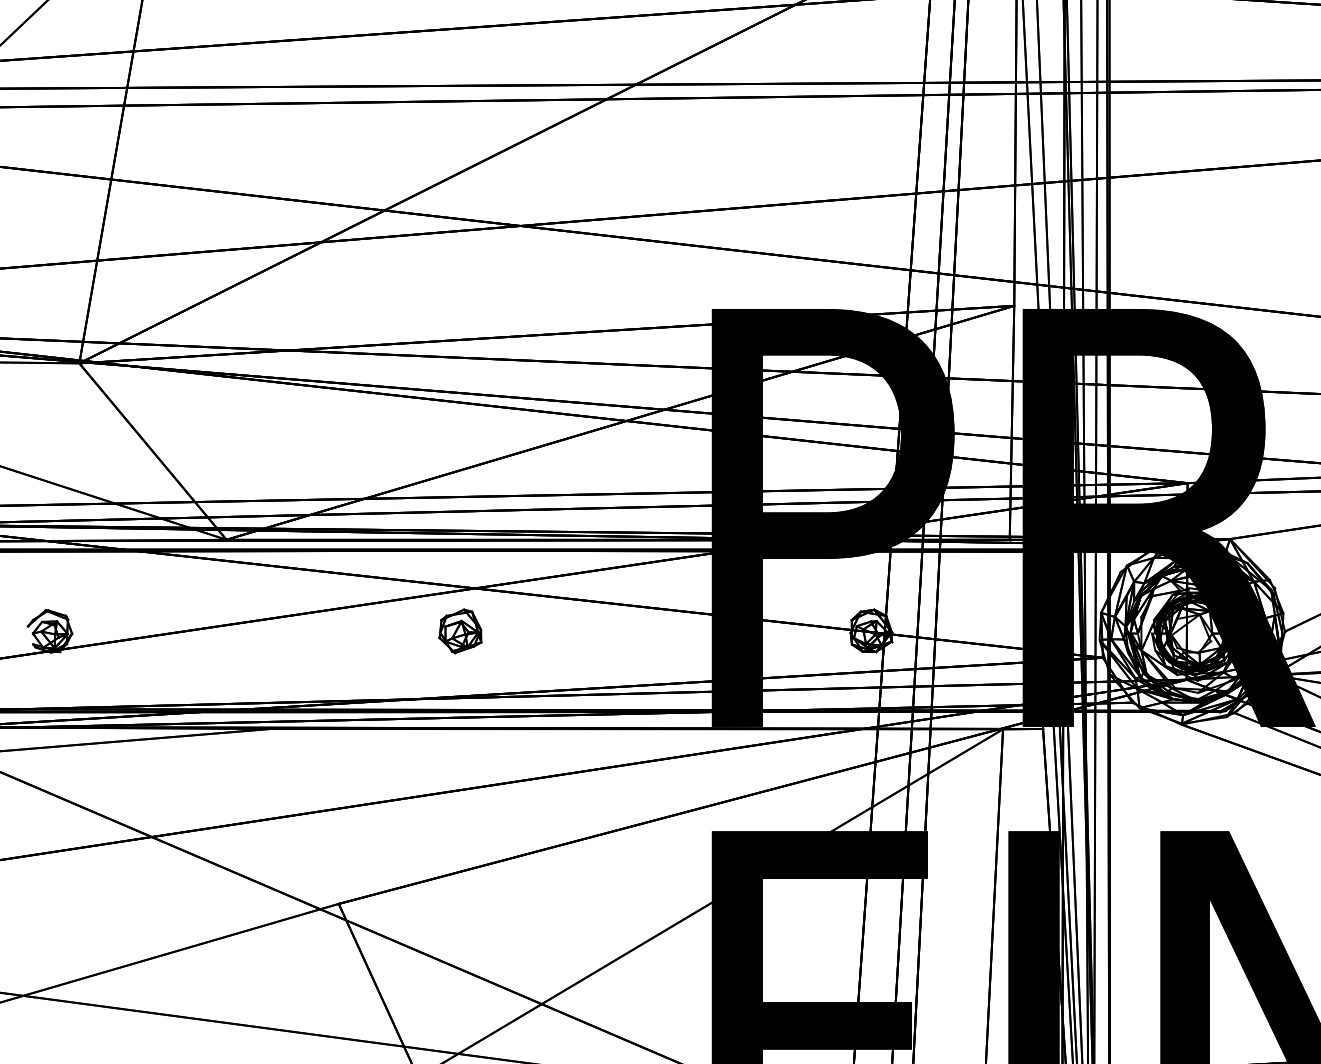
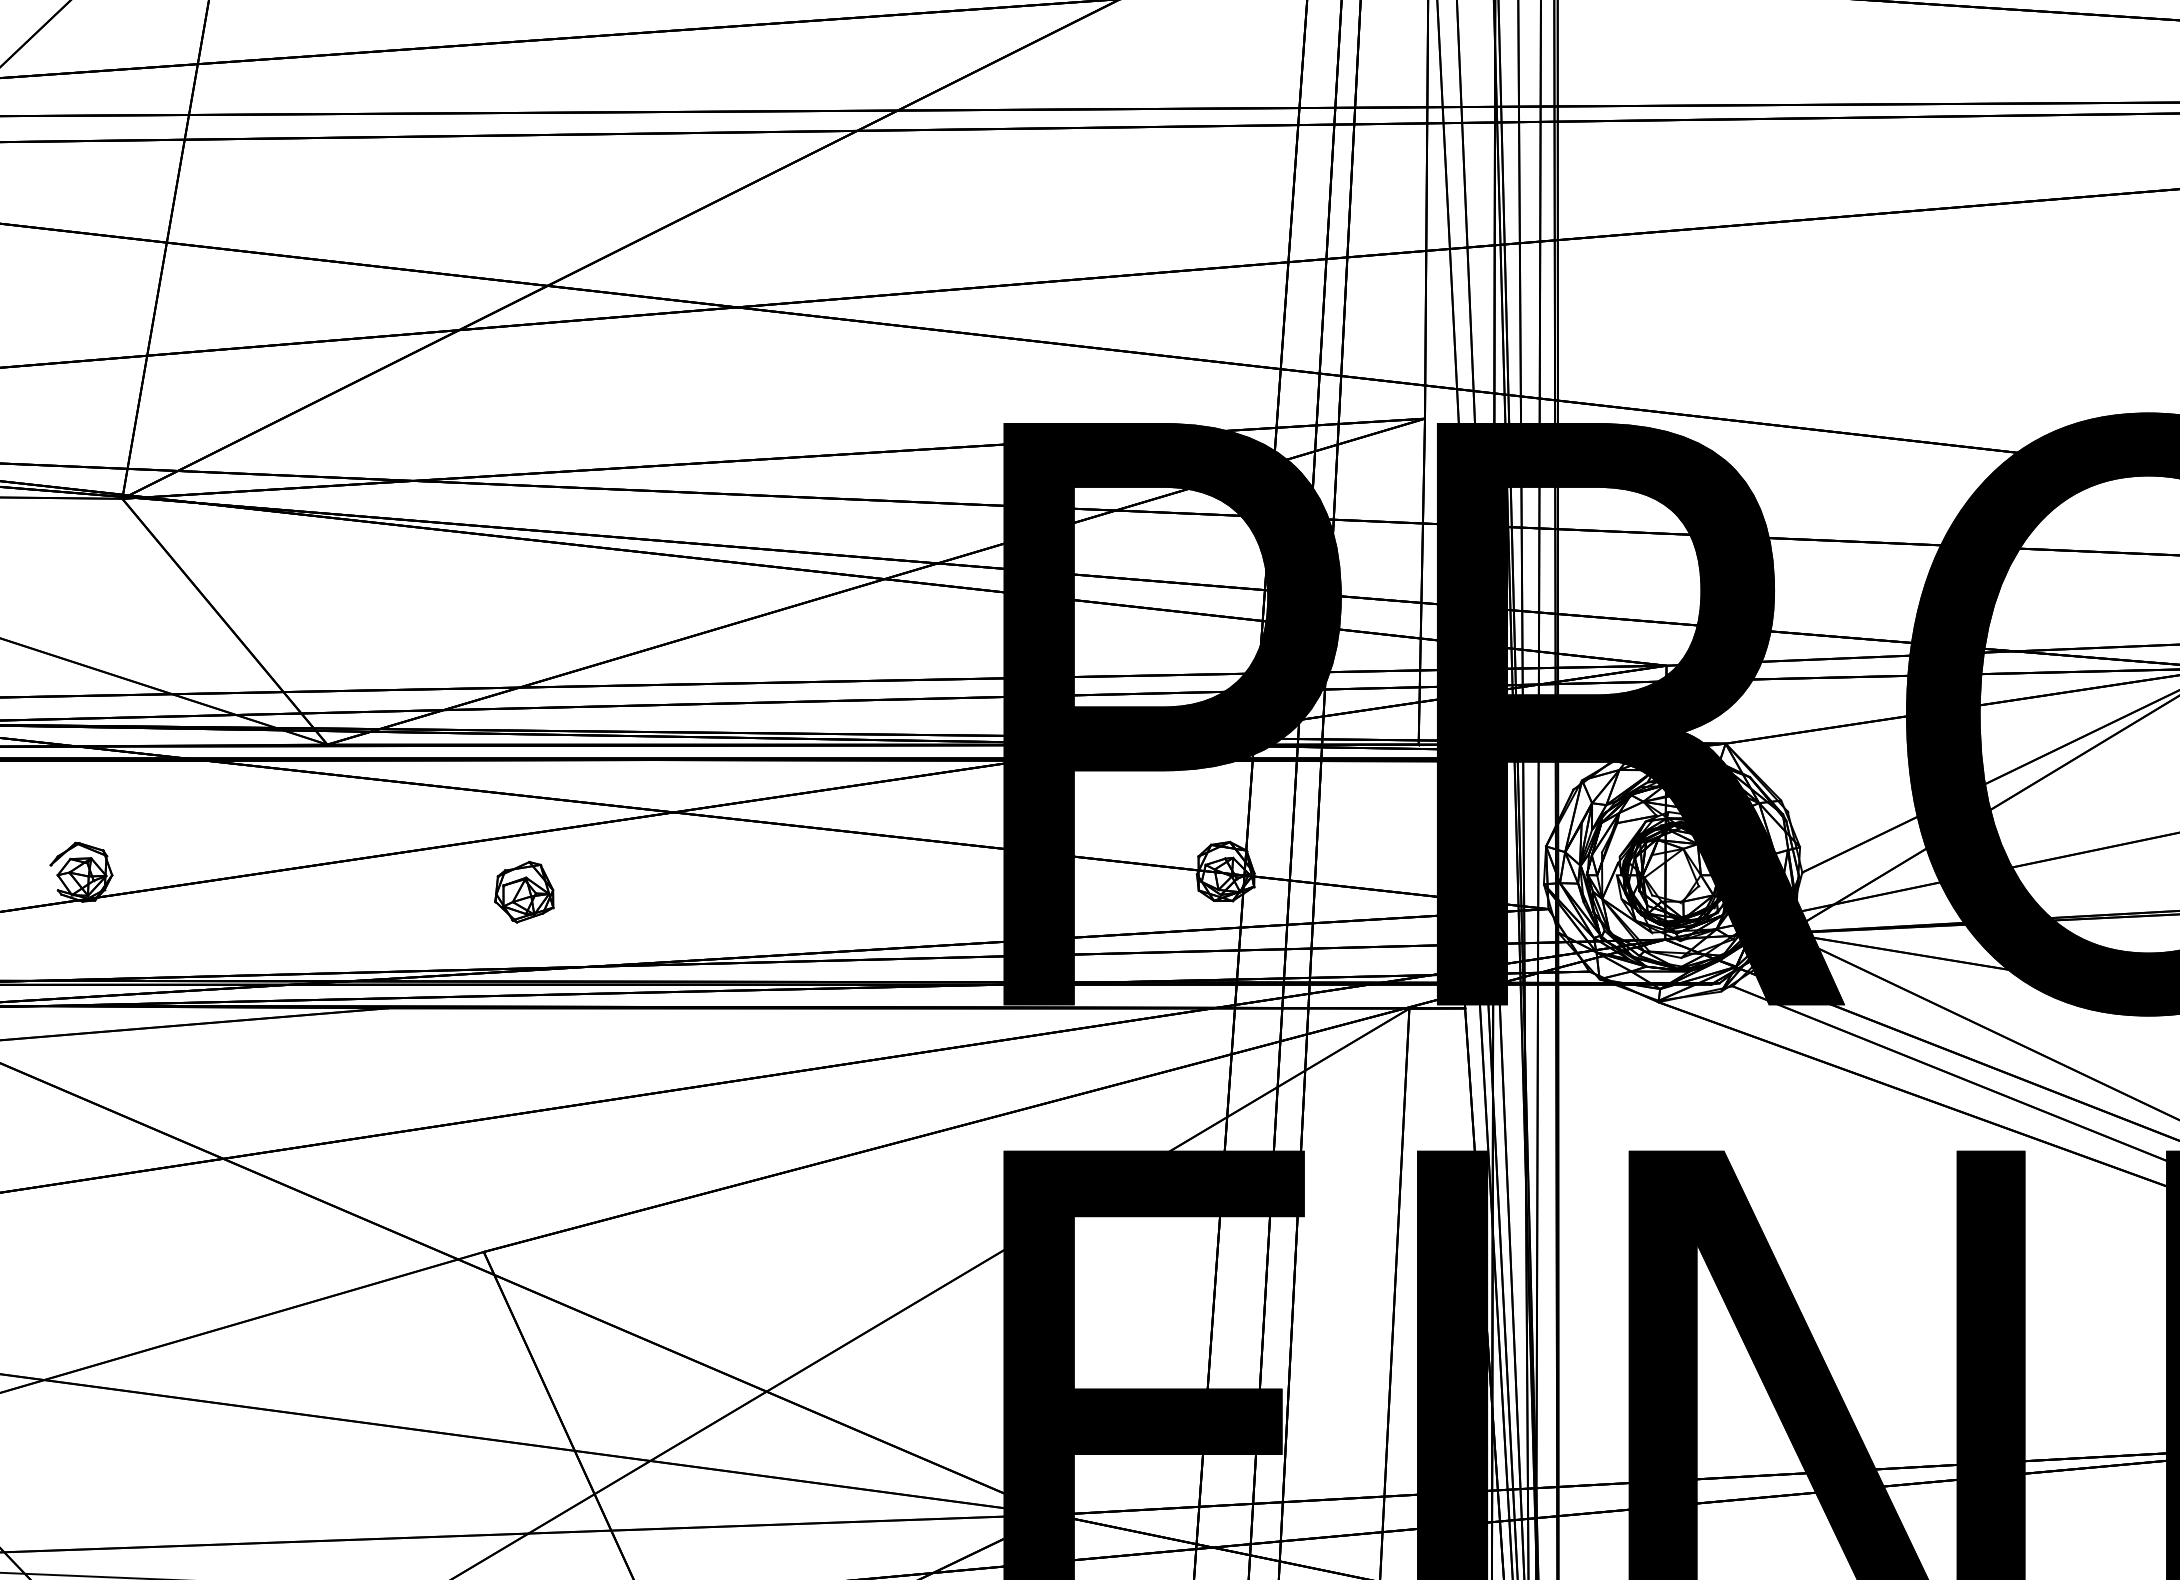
part: (460, 630) -> (524, 891), moved

